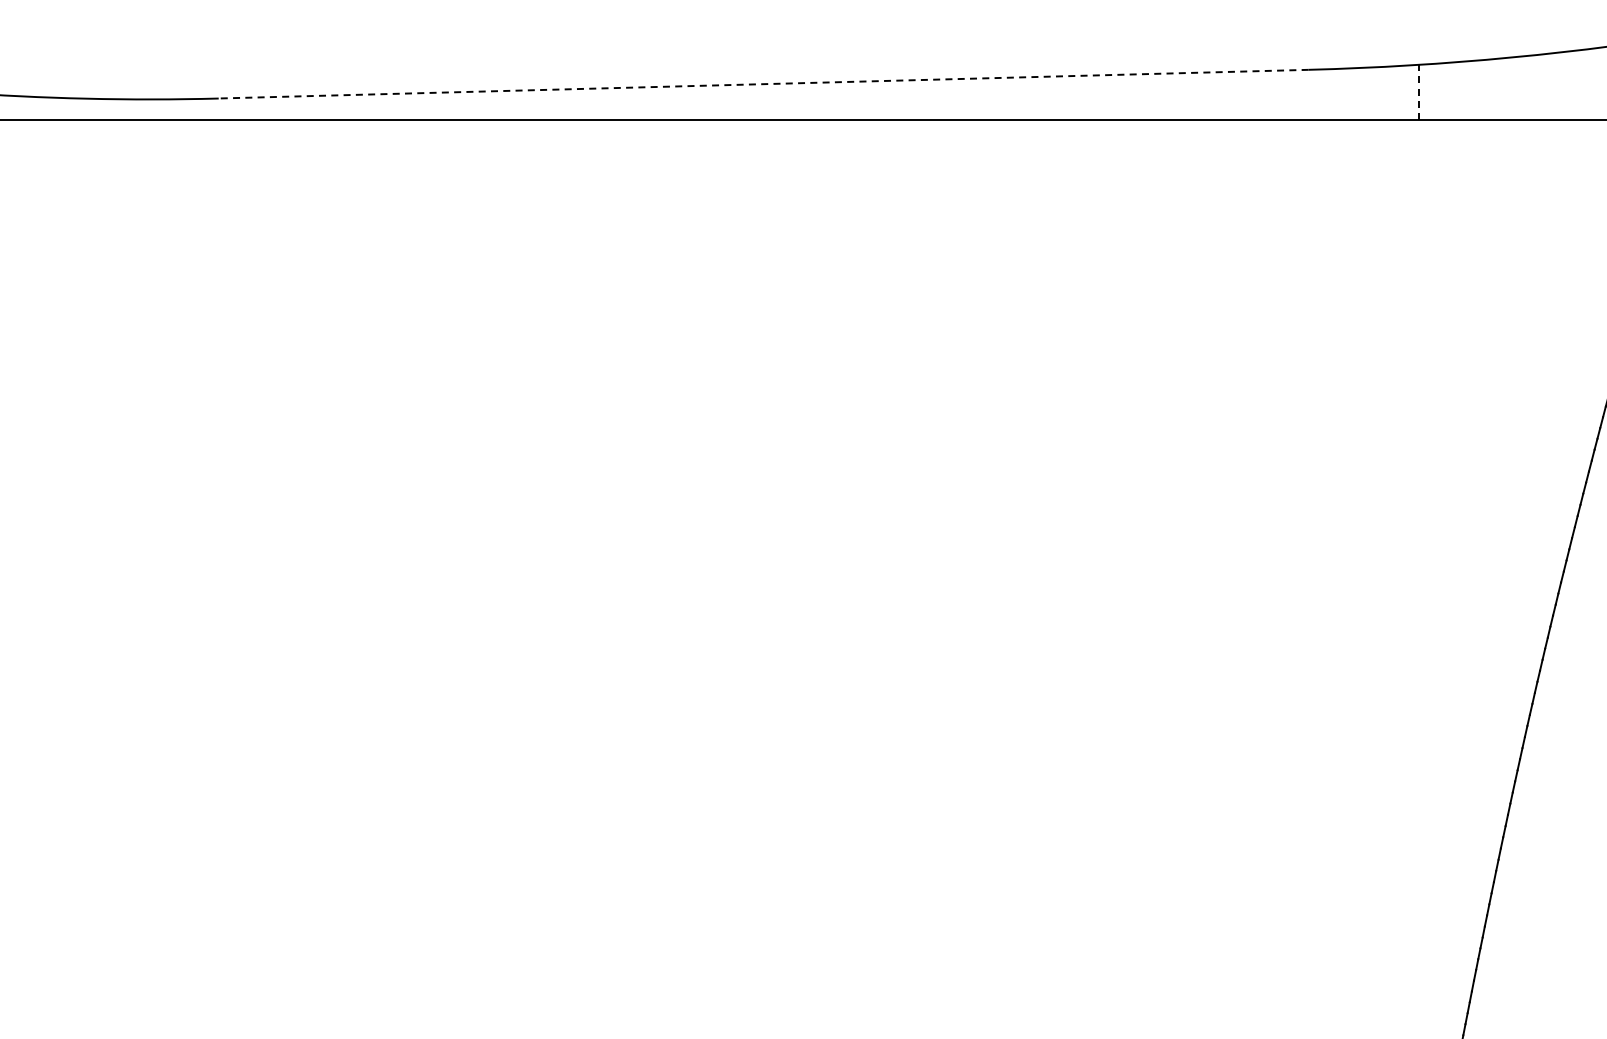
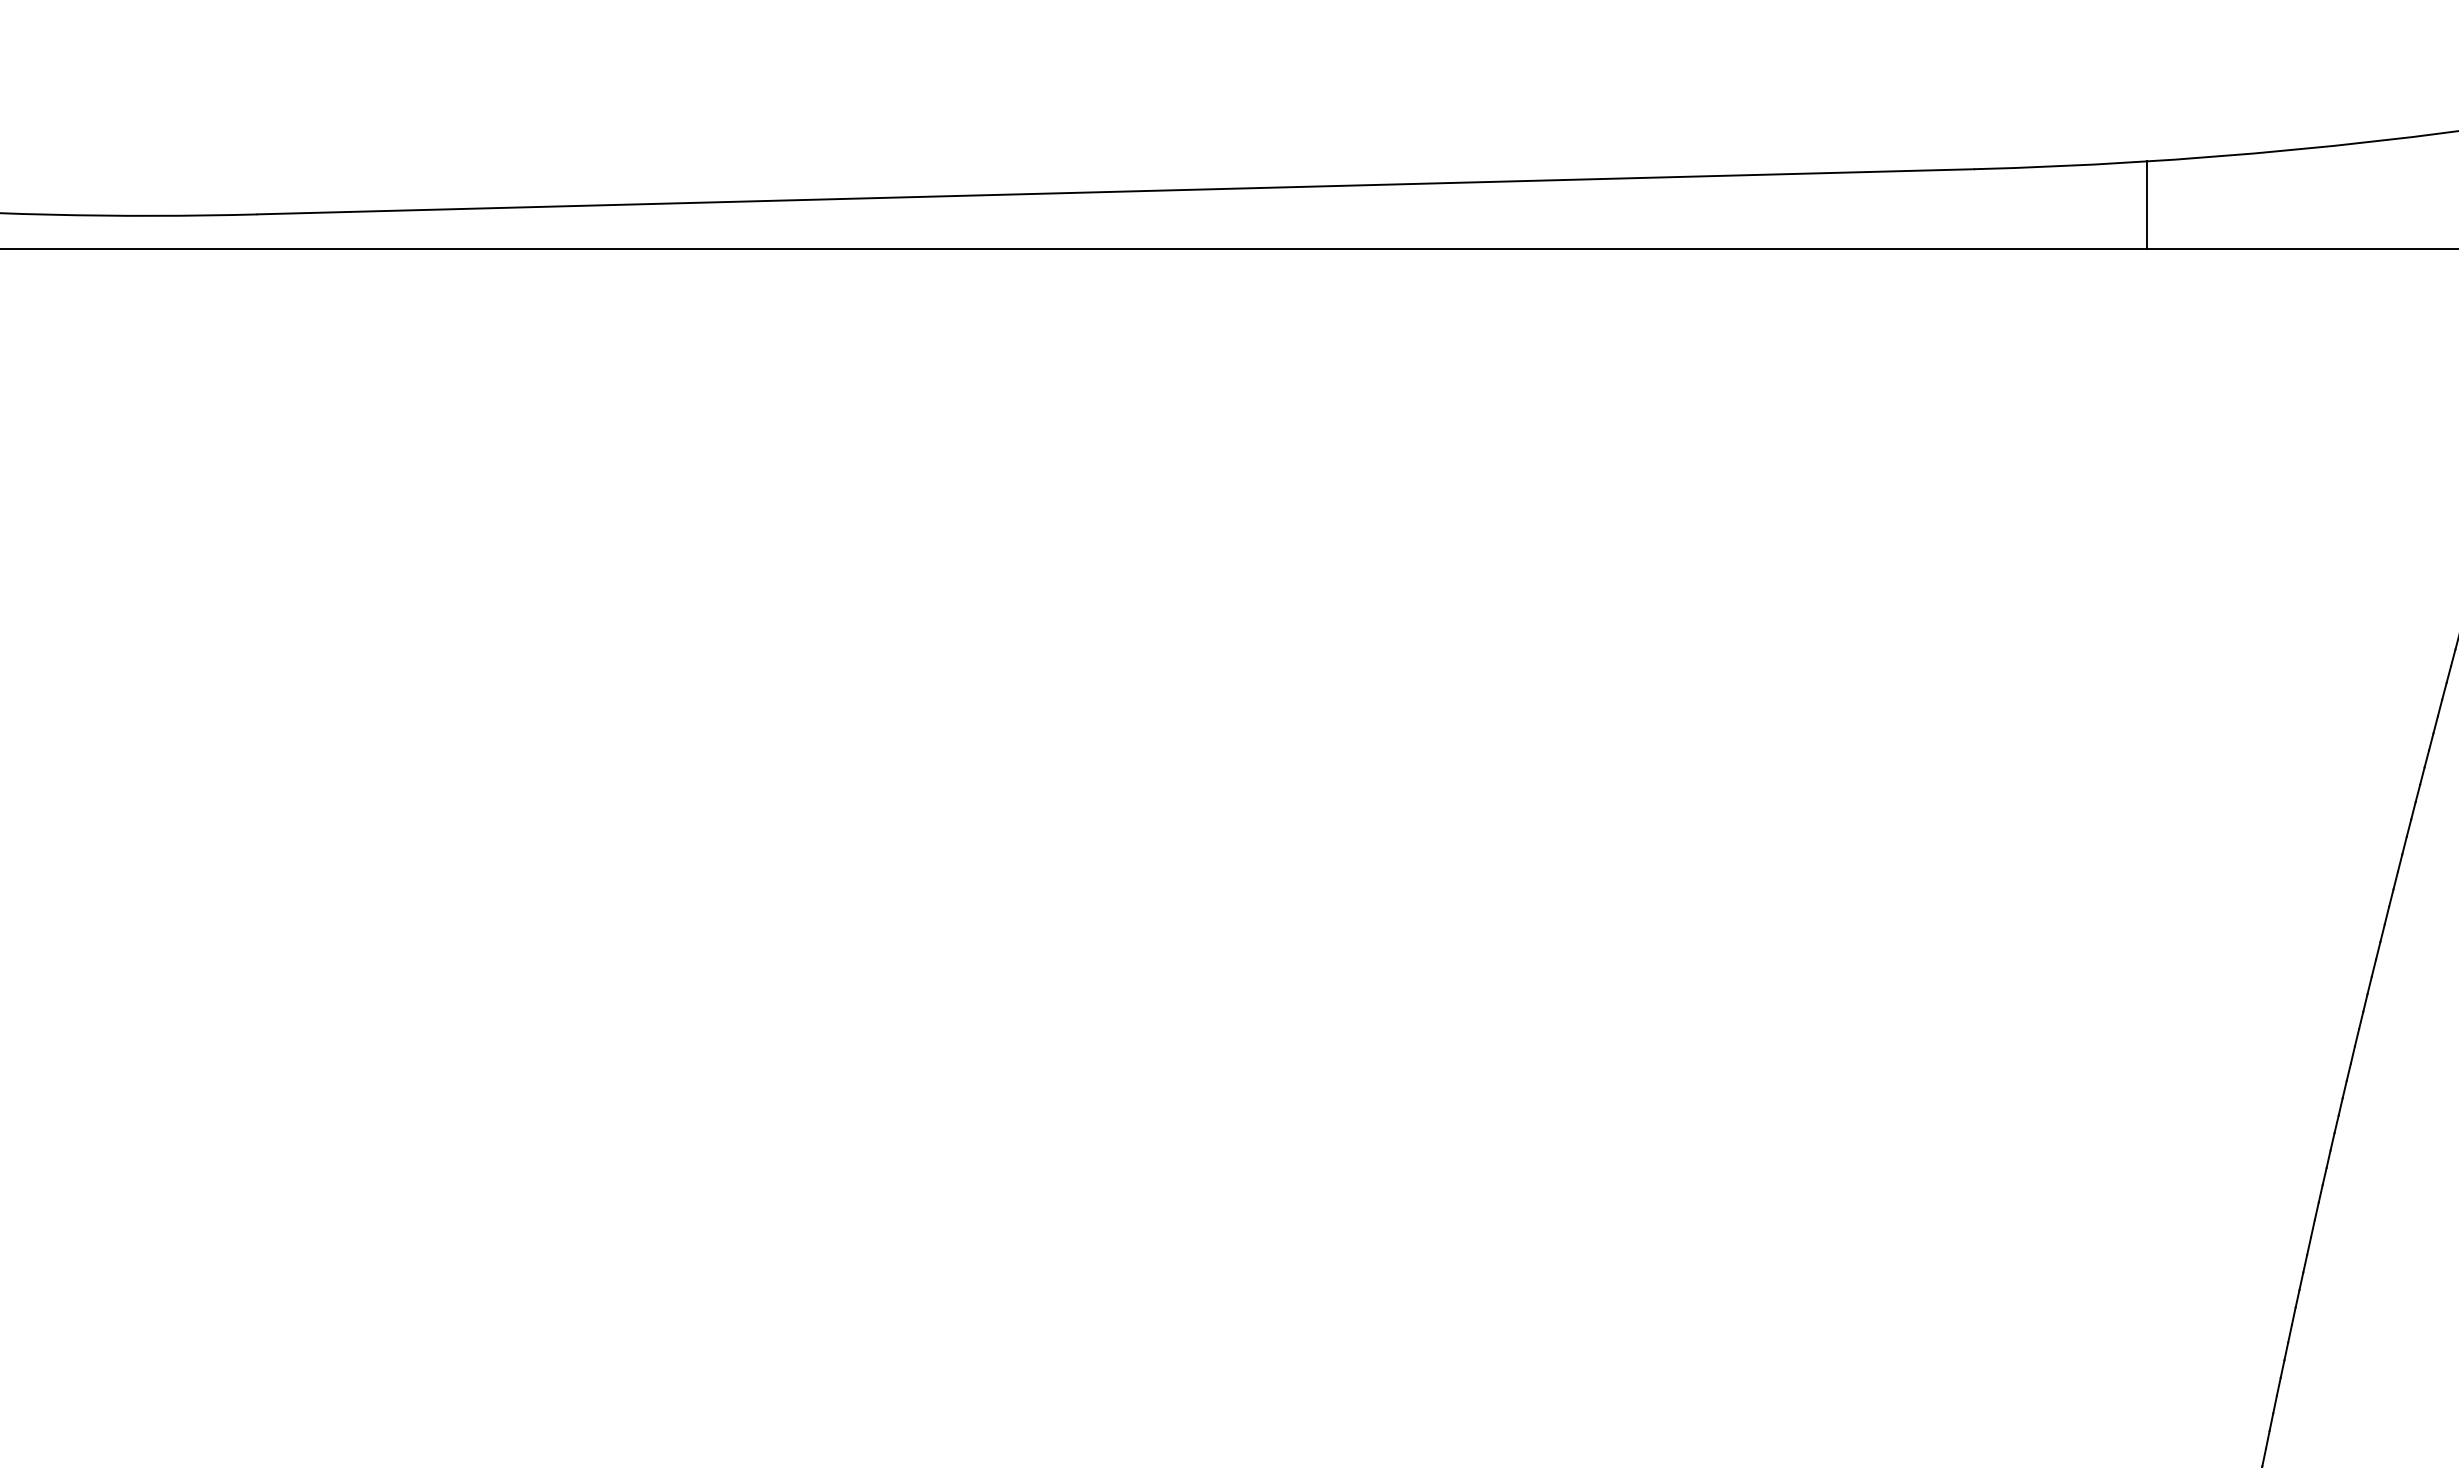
line: (763, 84) -> (1115, 192), dashed -> solid
line: (1418, 92) -> (2147, 204), dashed -> solid

